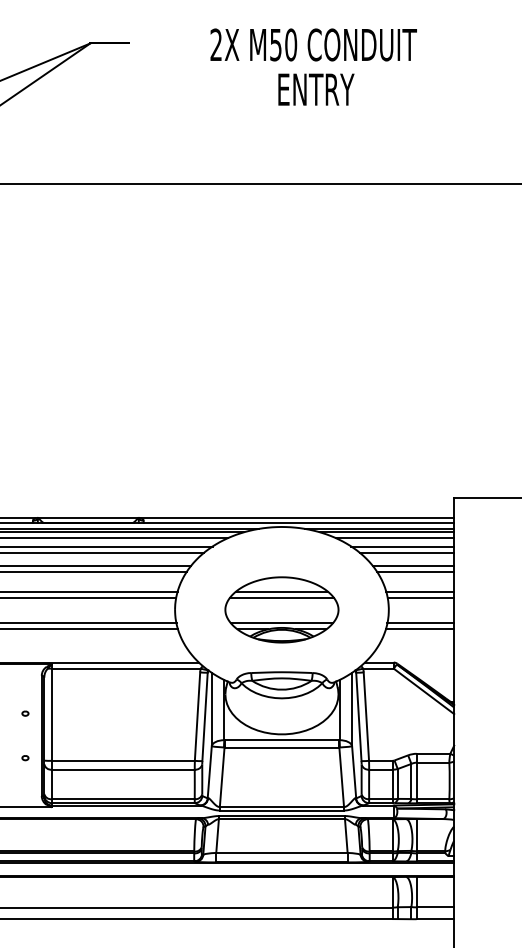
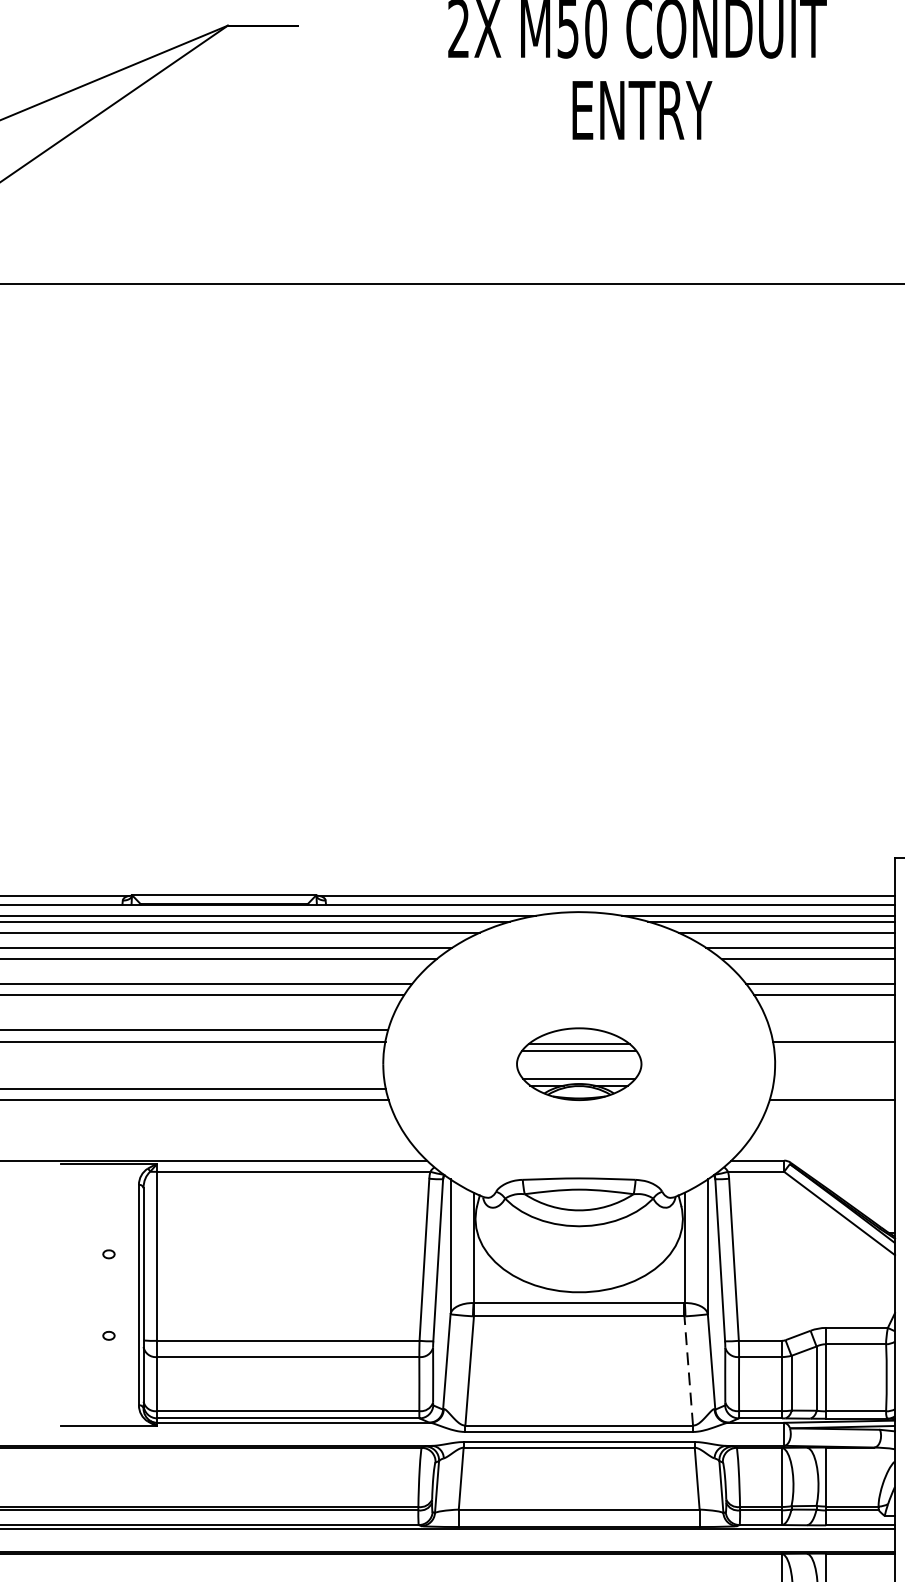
line: (420, 591) -> (833, 1030), removed
part: (281, 609) -> (578, 1063), size x0.6
line: (420, 623) -> (833, 1089), removed
line: (341, 777) -> (688, 1371), solid -> dashed

